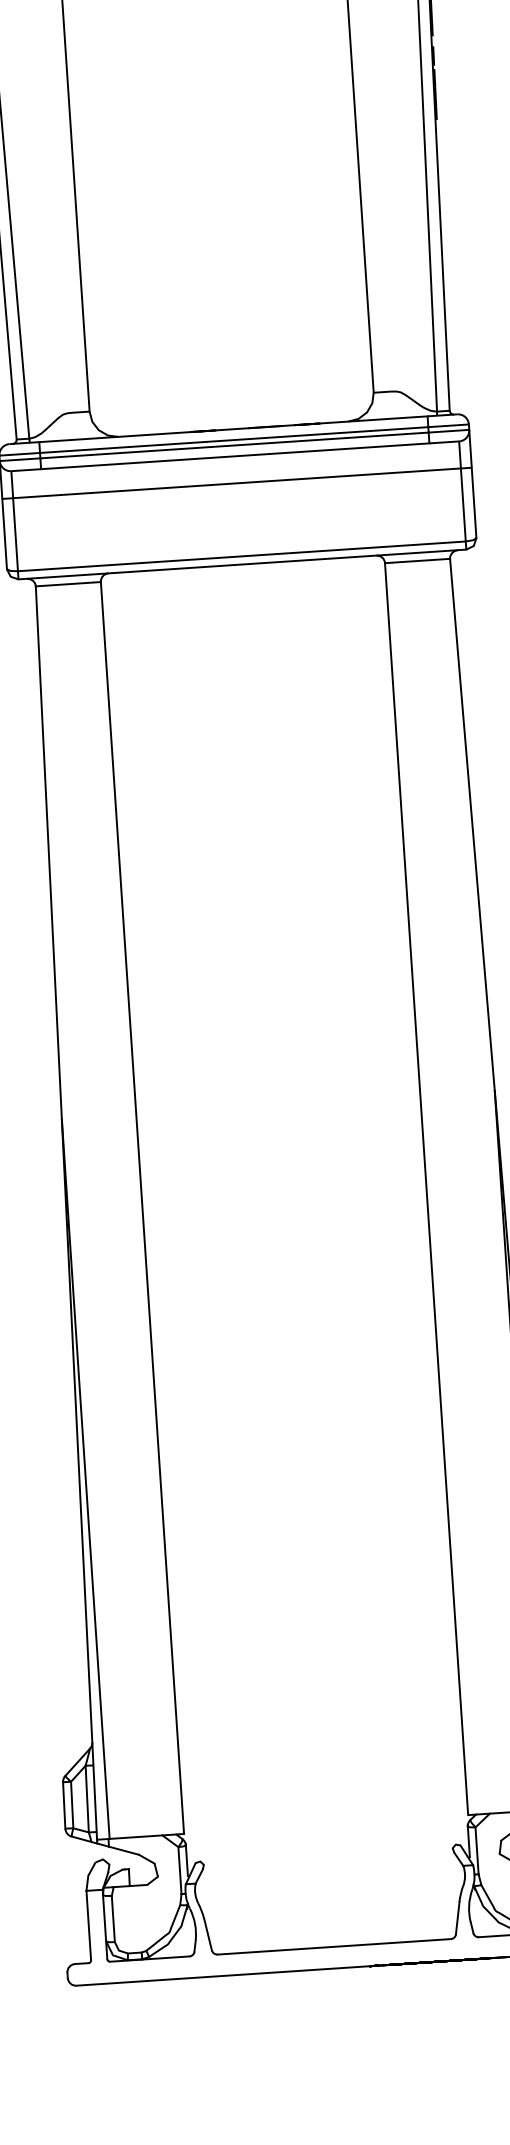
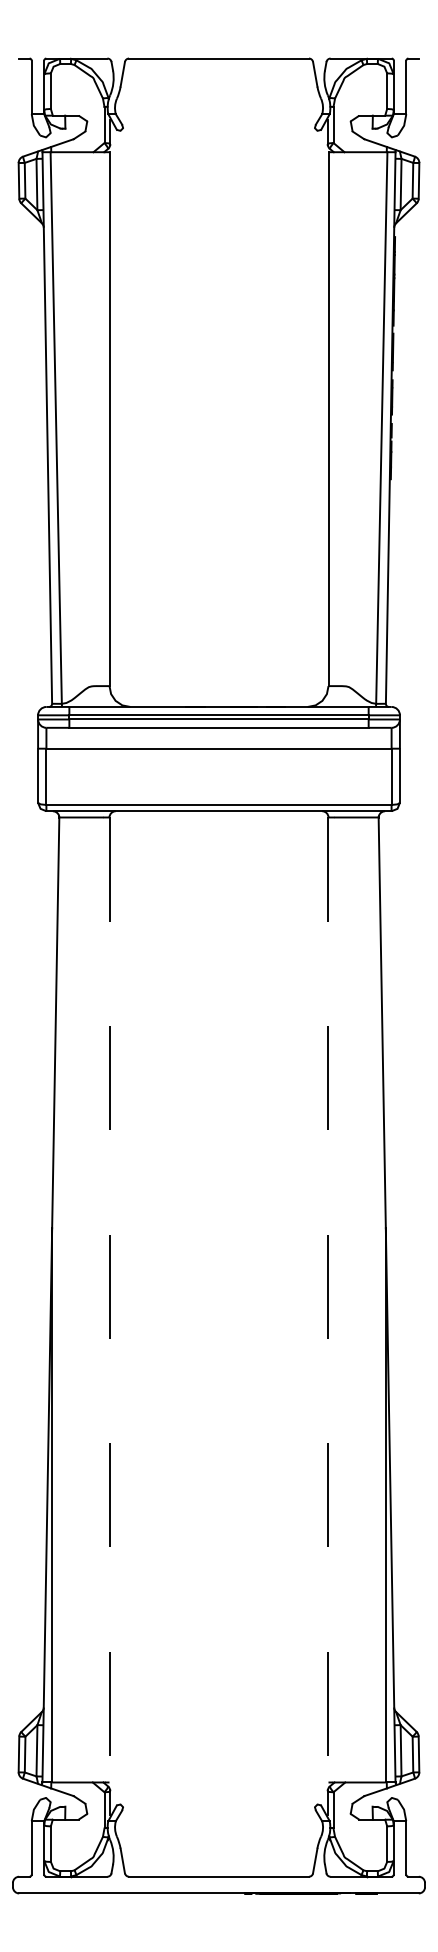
line: (426, 1189) -> (328, 1300), solid -> dashed
line: (142, 1208) -> (109, 1300), solid -> dashed

